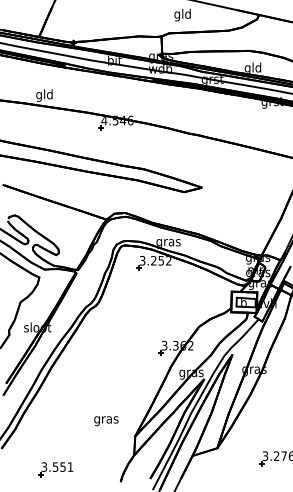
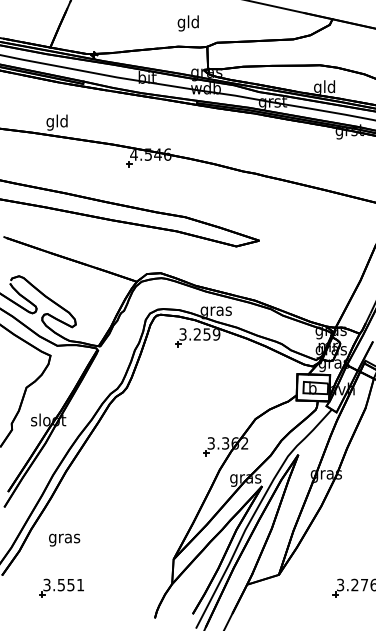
text: (181, 15) -> (187, 23), moved
text: (168, 260) -> (216, 334), 3.252 -> 3.259
text: (106, 420) -> (64, 539), moved
part: (55, 468) -> (61, 587), moved

